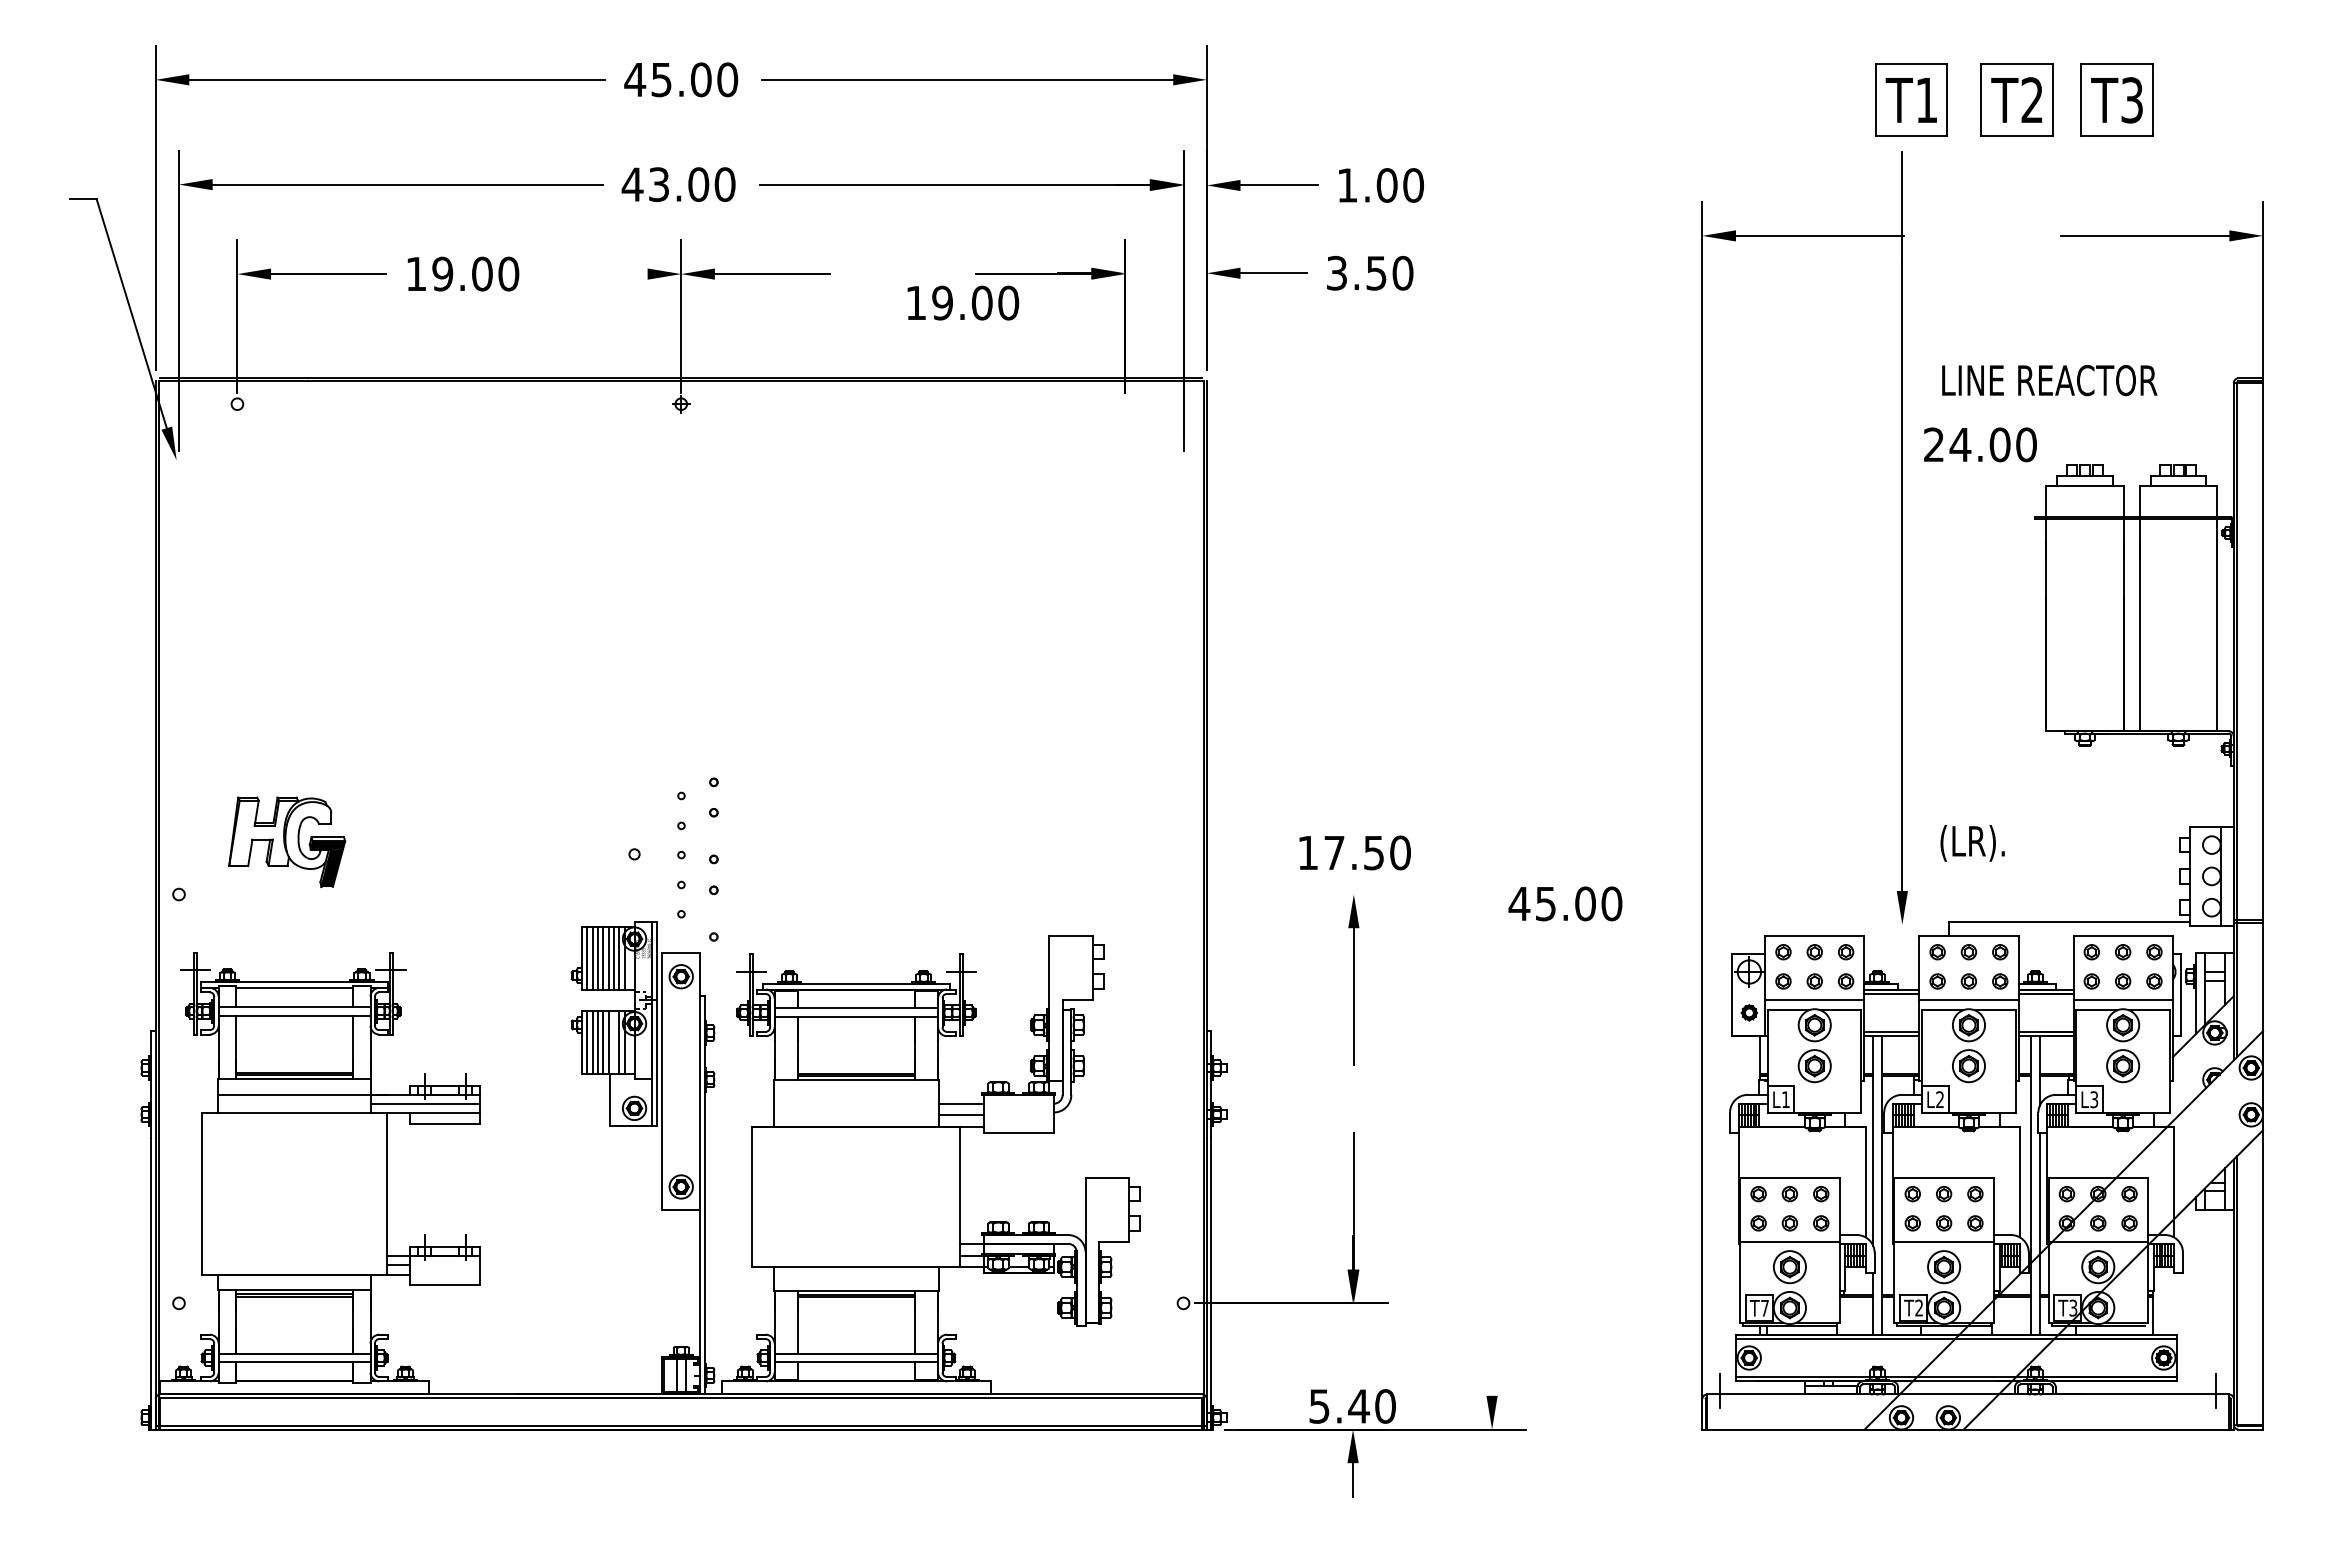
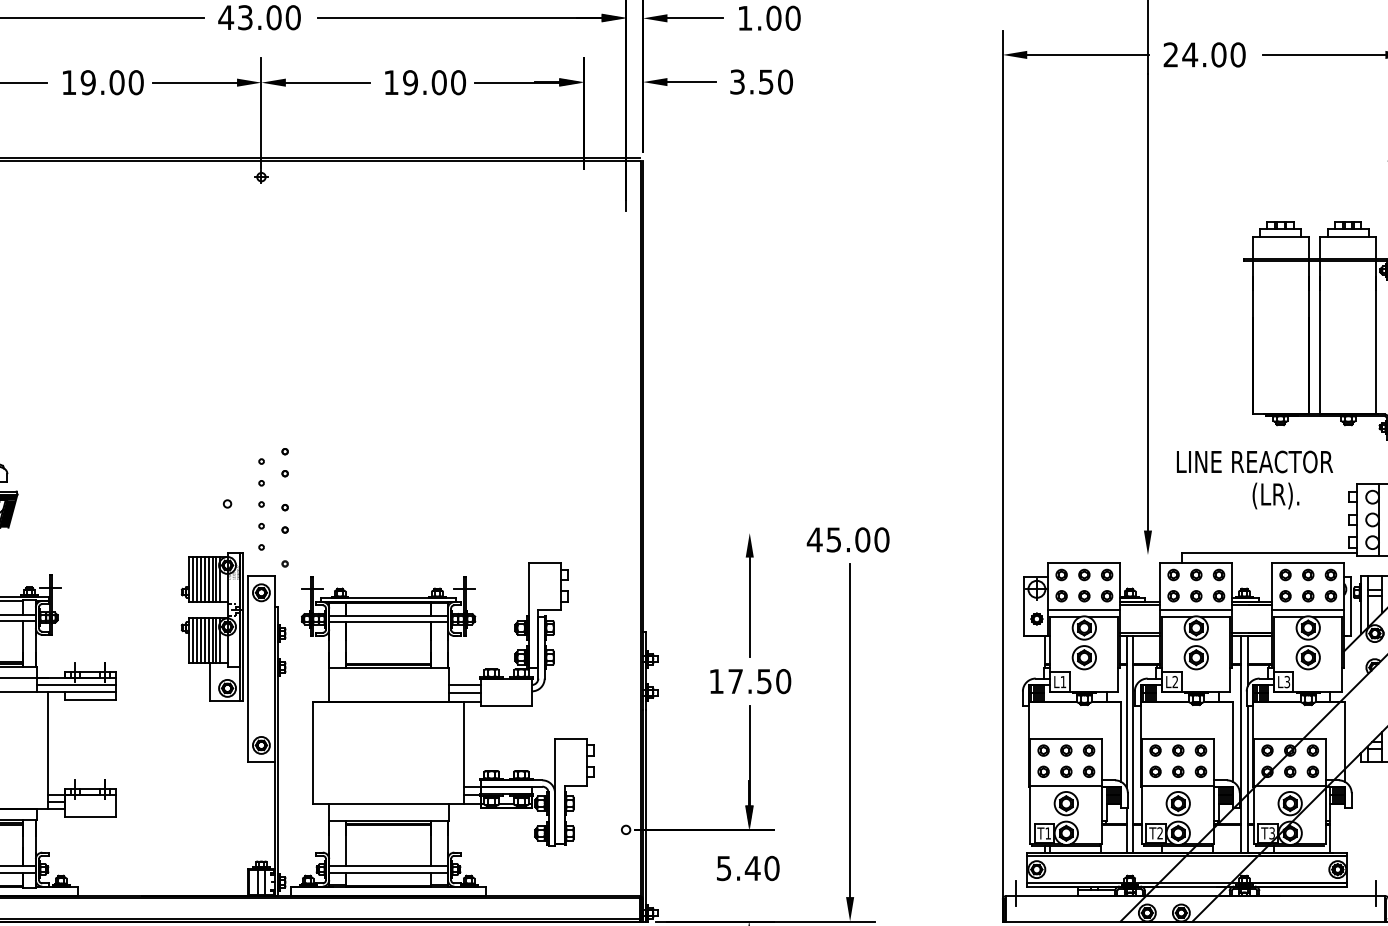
line: (589, 274) -> (194, 82), added
text: (963, 302) -> (425, 82), moved
text: (2049, 380) -> (1254, 461), moved
text: (1980, 444) -> (1204, 54), moved
text: (1972, 843) -> (1275, 496), moved
text: (1354, 852) -> (750, 681), moved
text: (1565, 903) -> (848, 539), moved
line: (613, 1042) -> (212, 640), added
line: (1492, 1166) -> (850, 730), added
text: (1764, 1308) -> (1047, 833), T7 -> T1
text: (1352, 1406) -> (748, 868), moved

